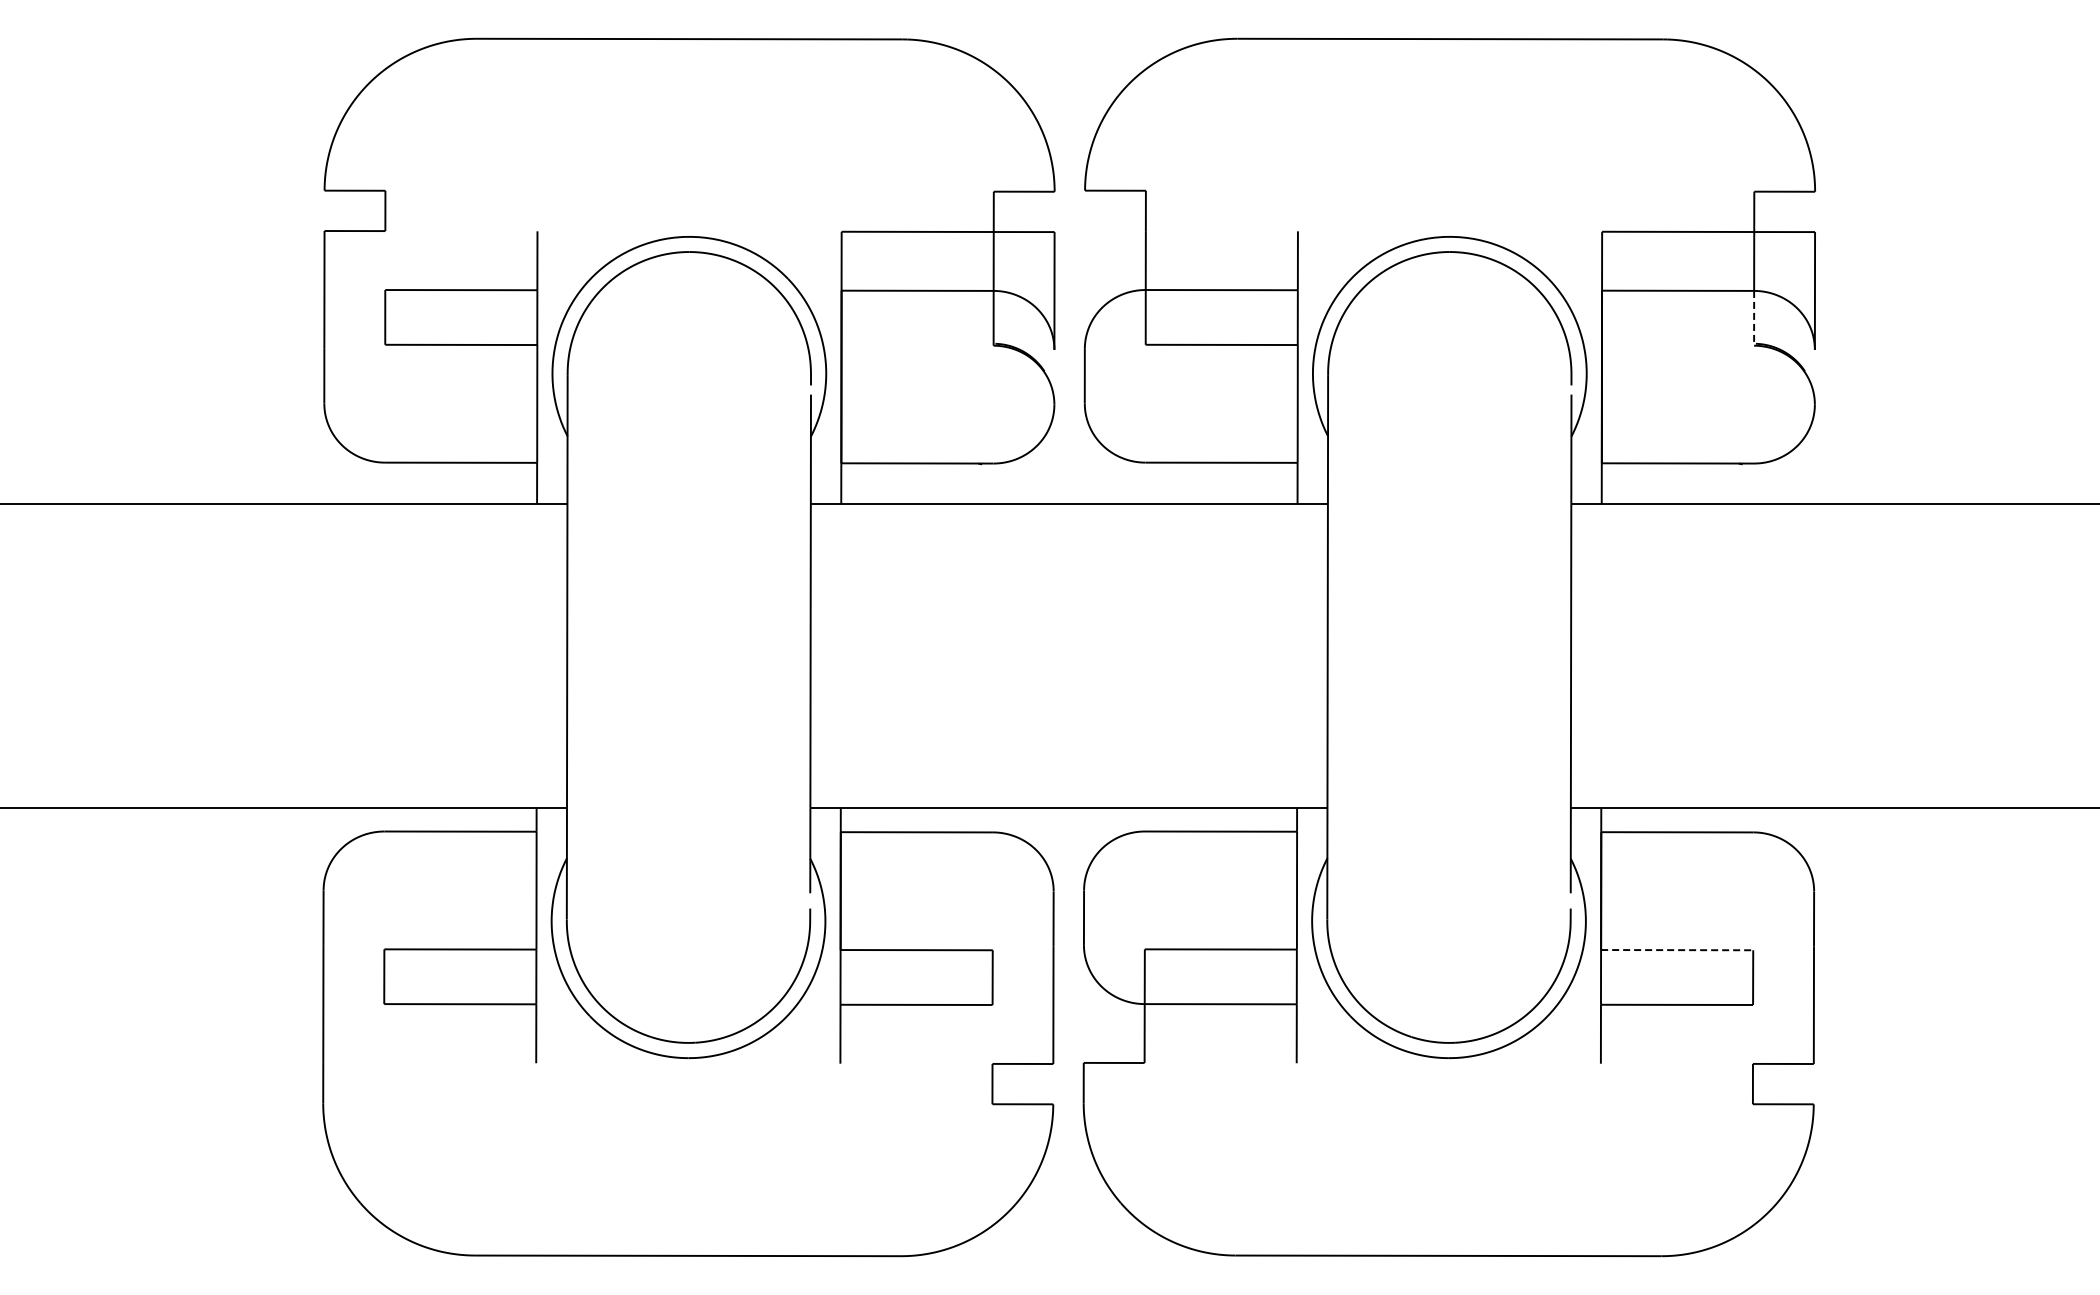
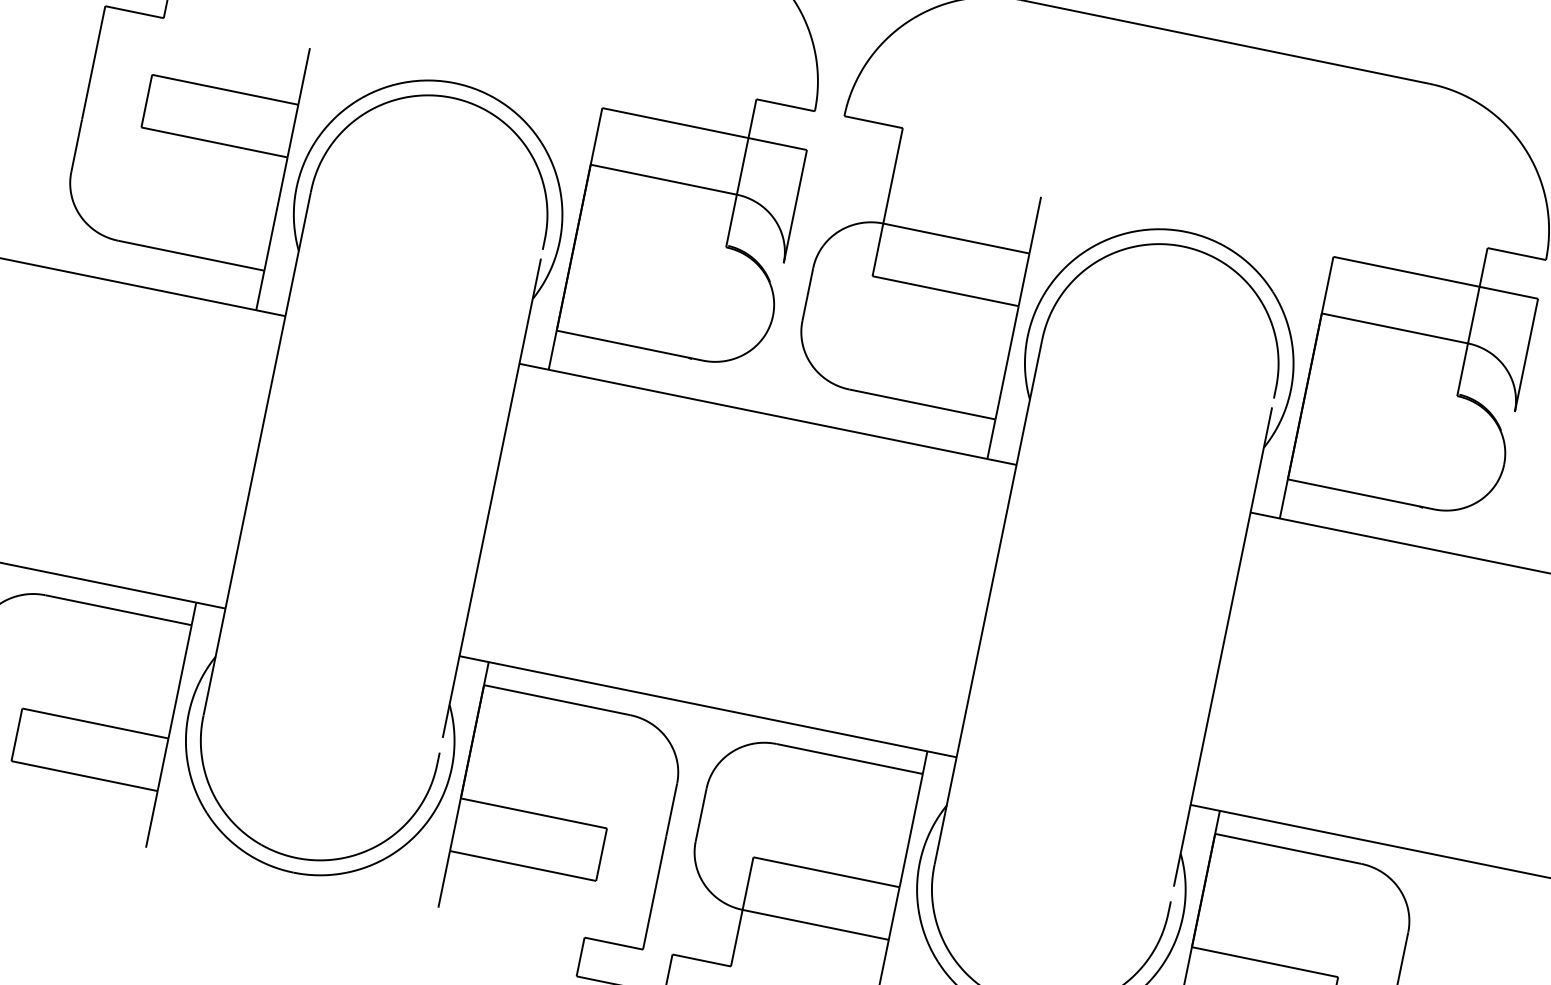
line: (1754, 318) -> (1462, 370), dashed -> solid
line: (1677, 950) -> (1265, 962), dashed -> solid

